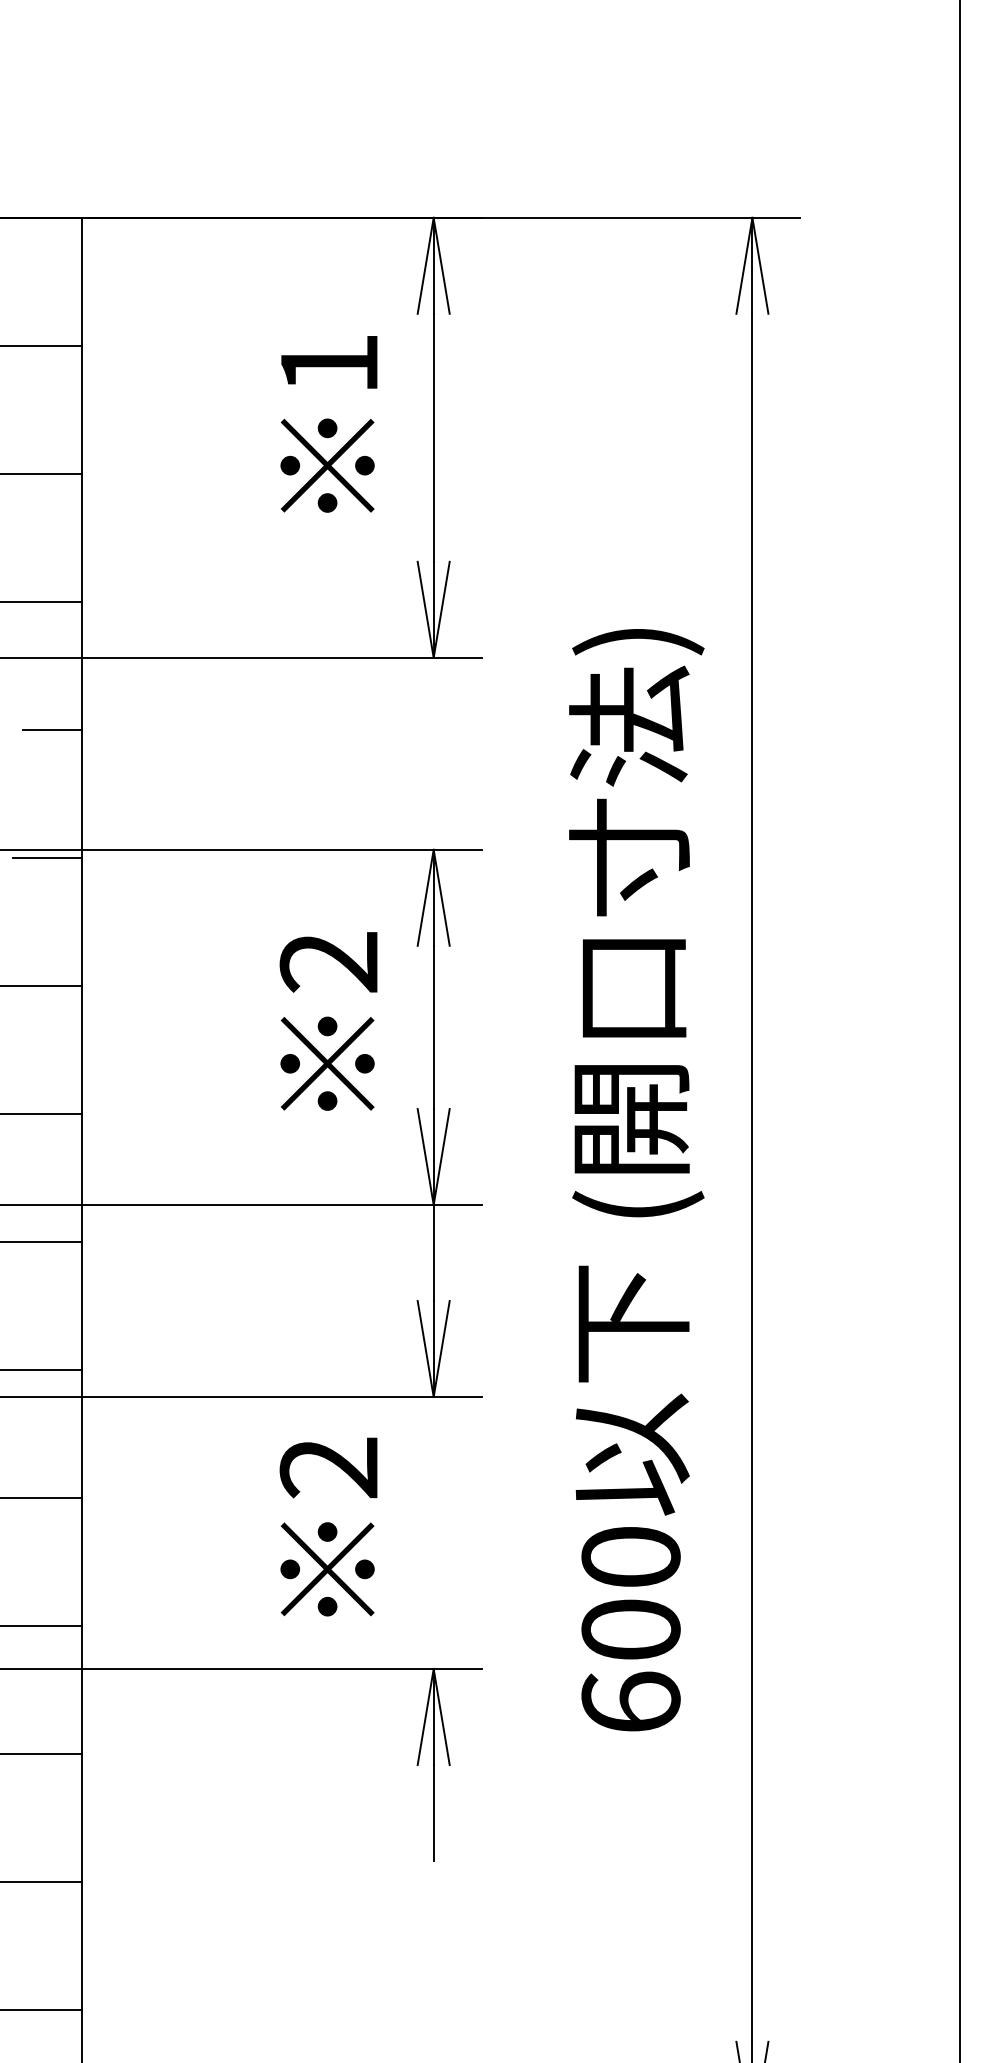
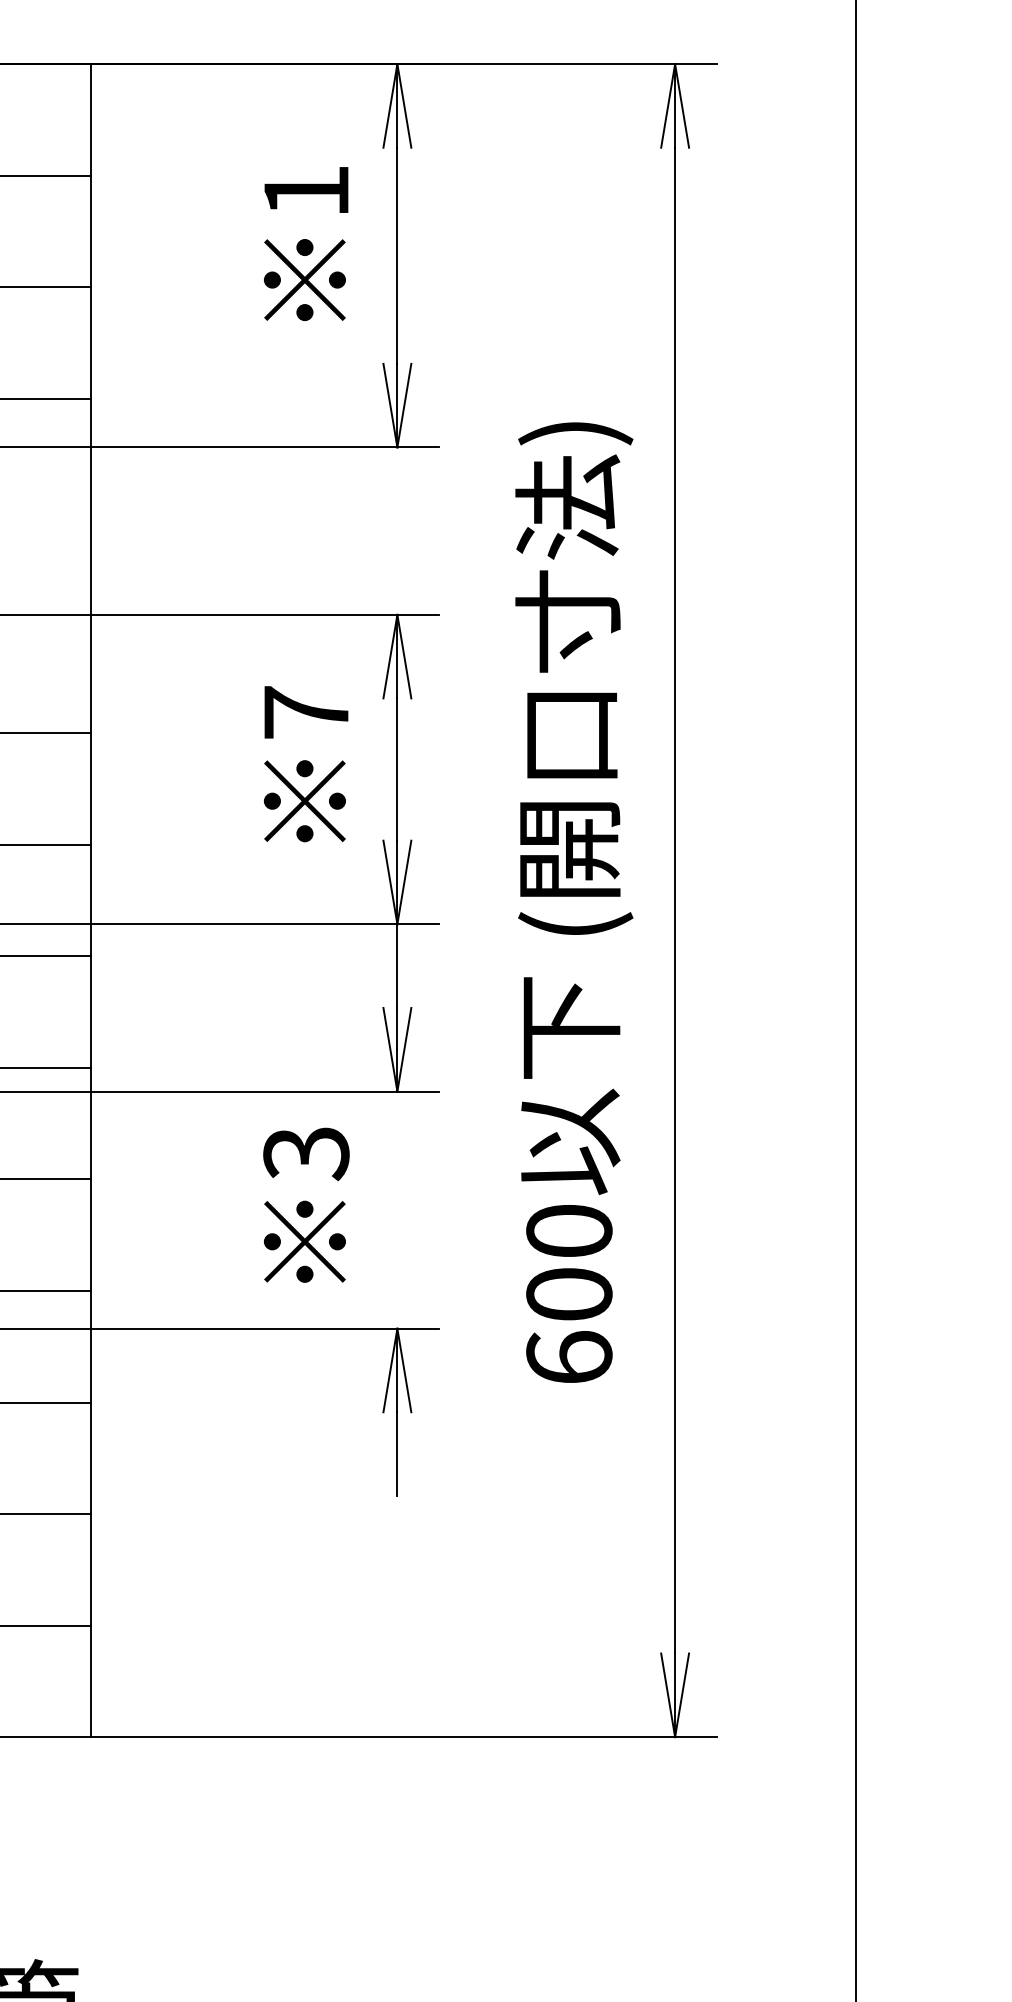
line: (51, 730) -> (64, 510), removed
line: (47, 857) -> (60, 621), removed
text: (328, 961) -> (305, 712), 2 -> 7
text: (329, 1469) -> (306, 1154), 2 -> 3

